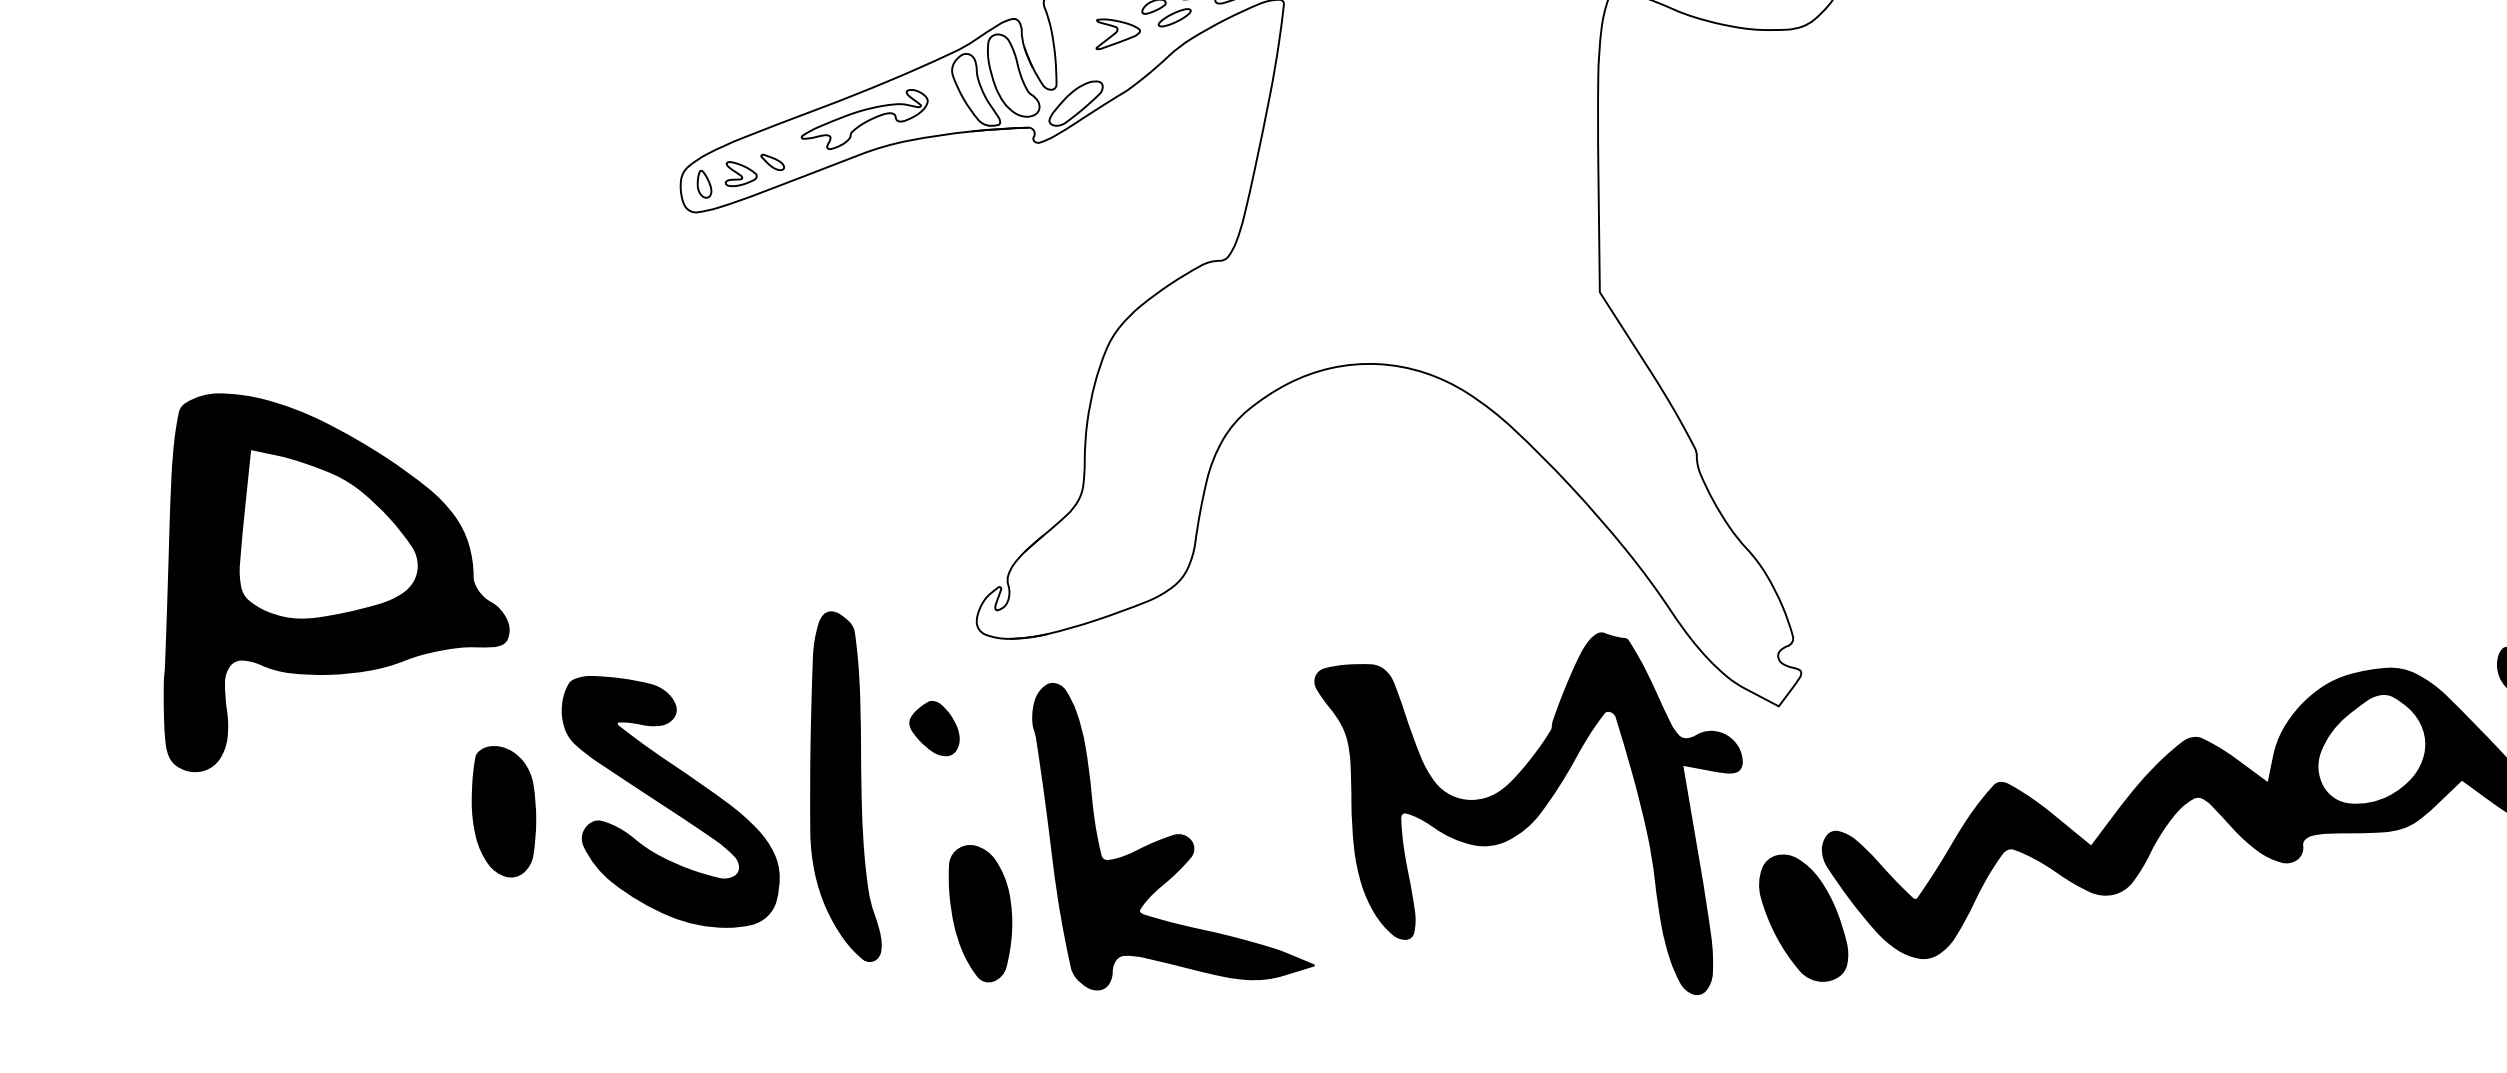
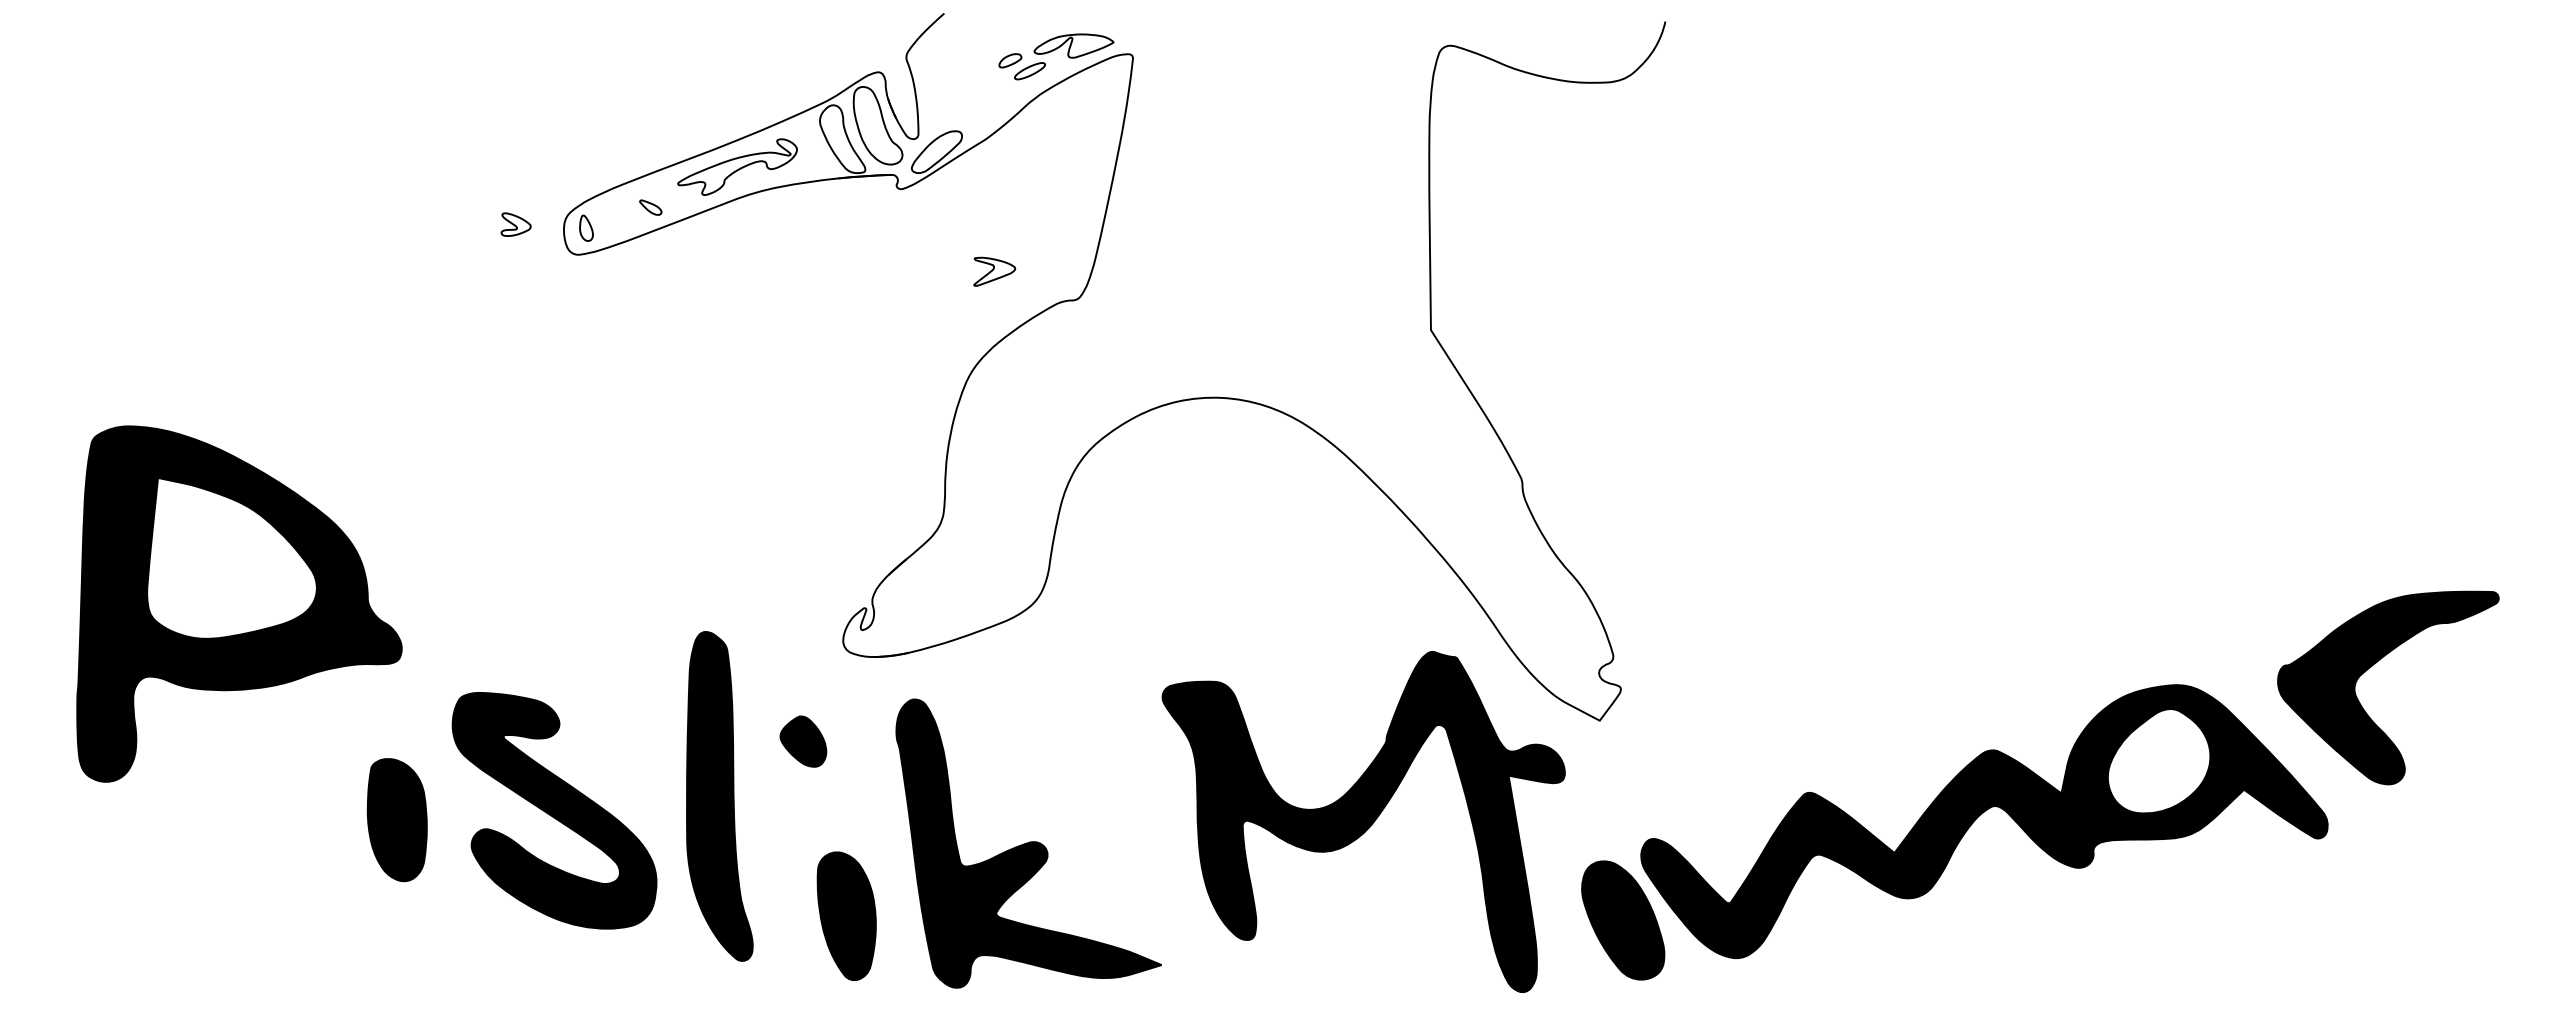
part: (1118, 33) -> (994, 271), moved
part: (740, 173) -> (515, 224), moved

